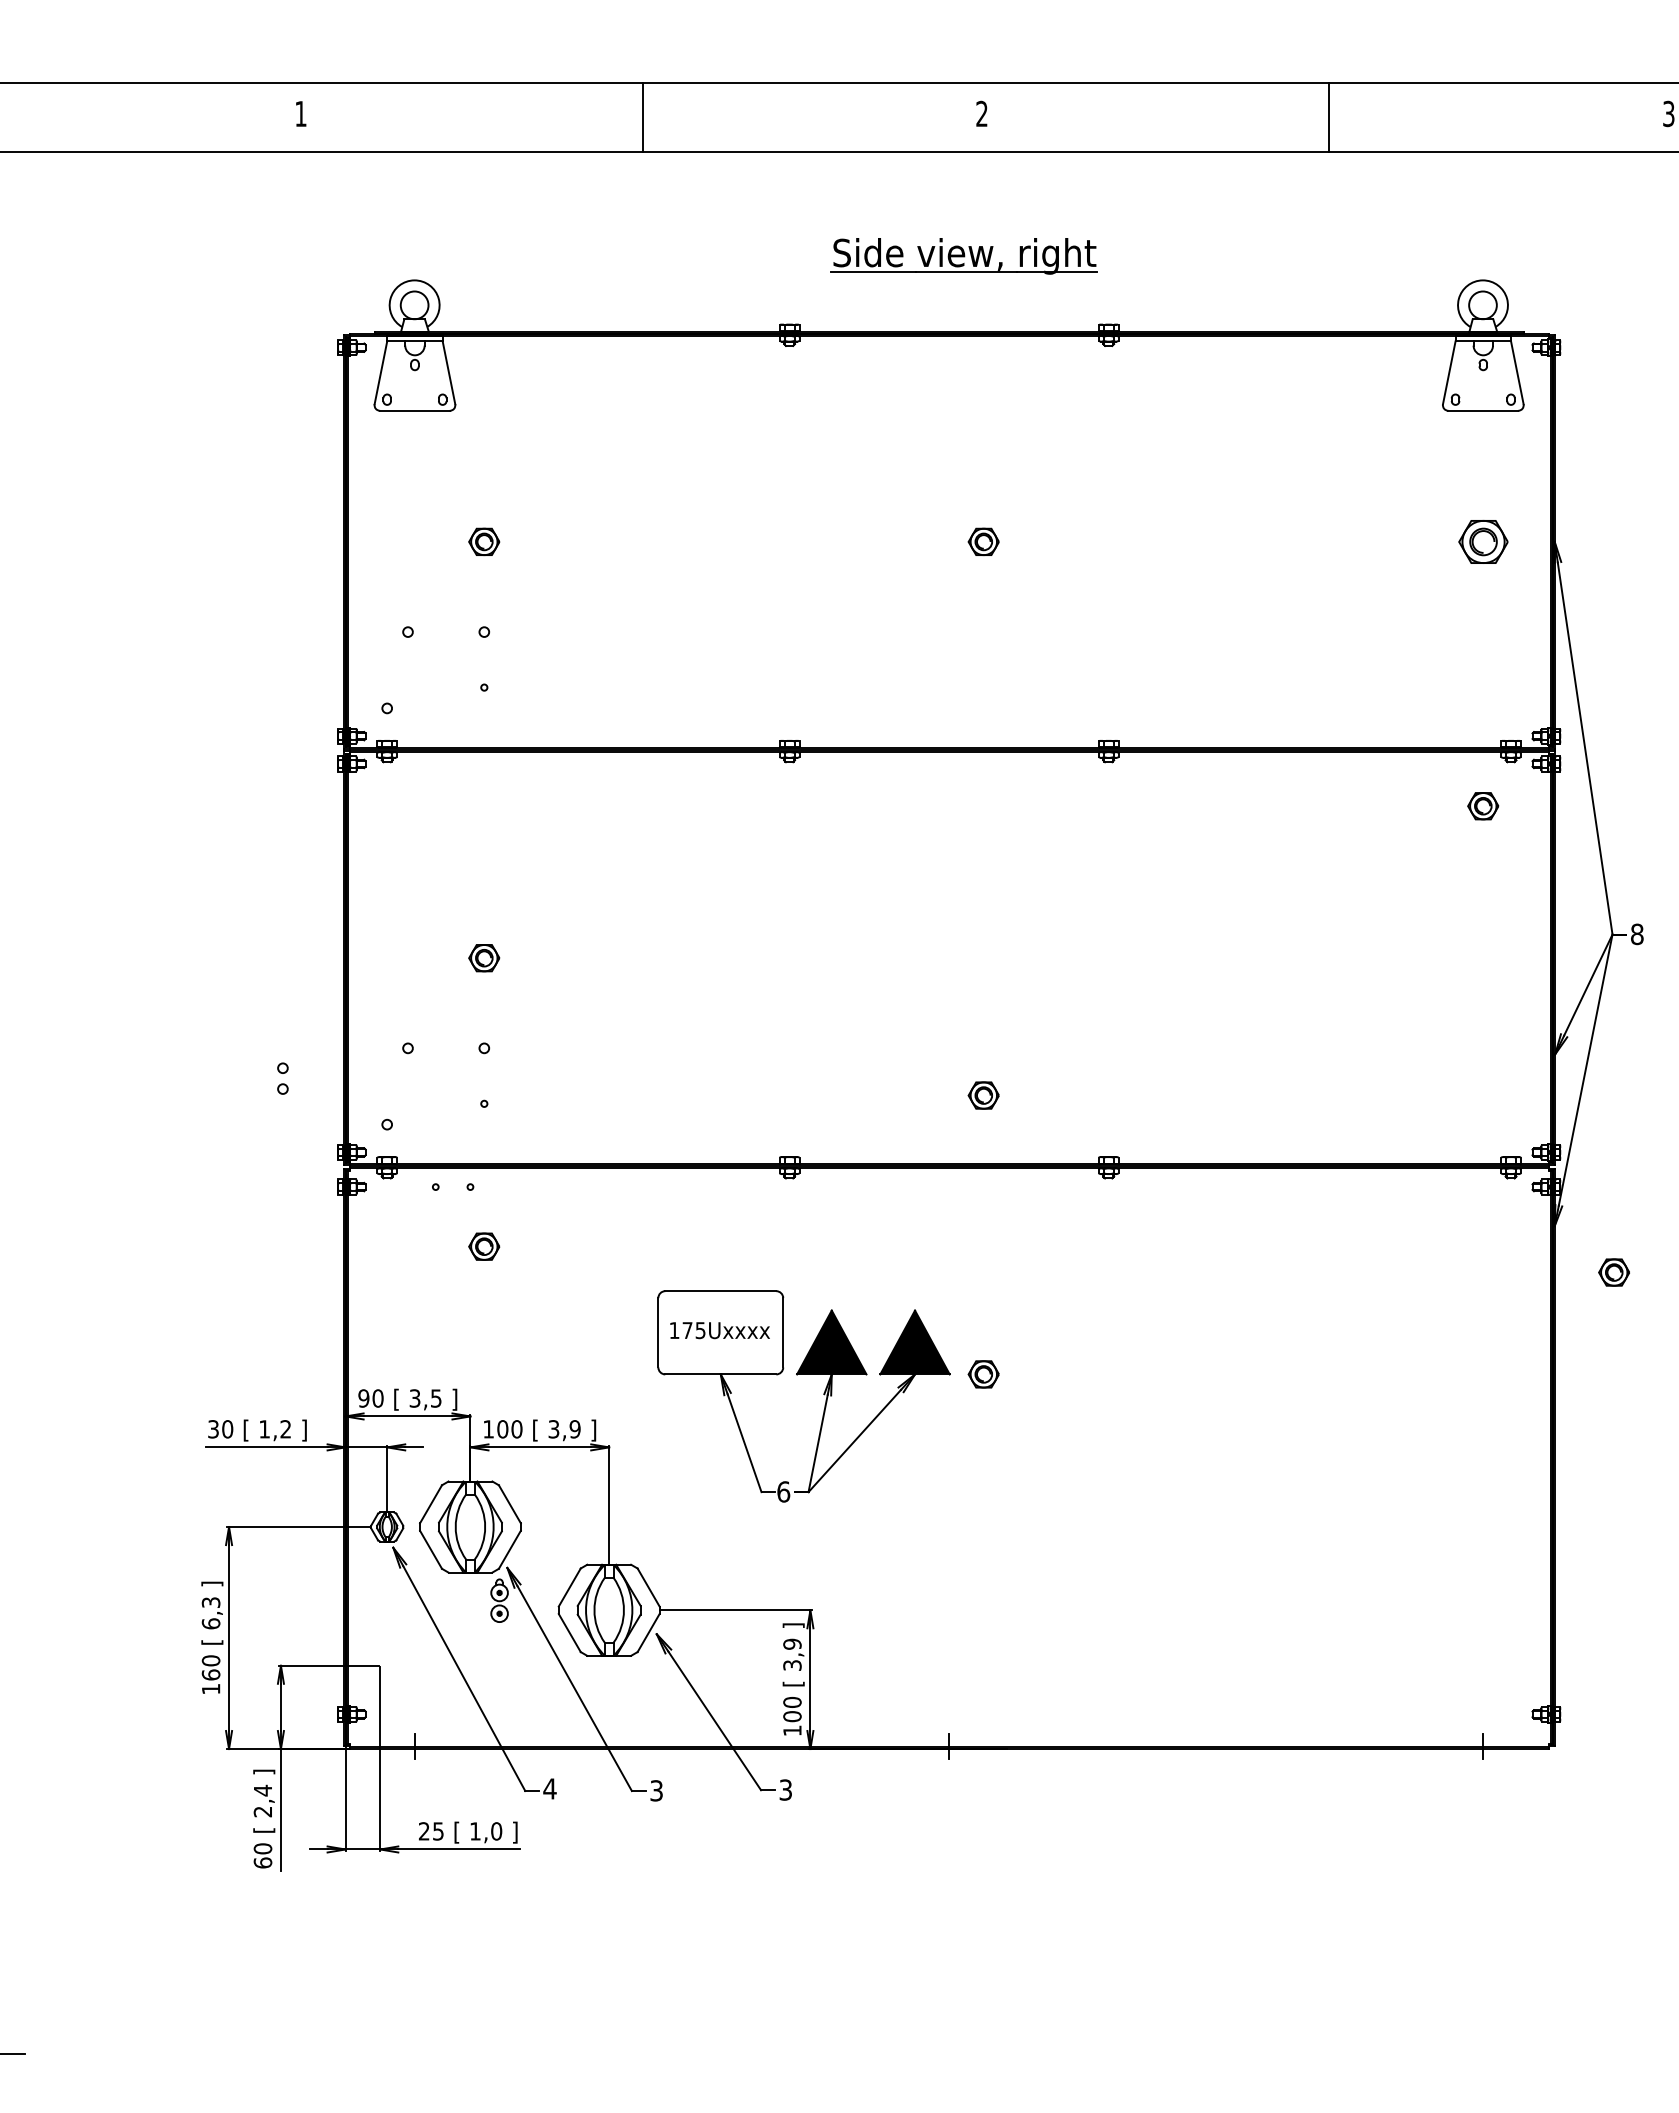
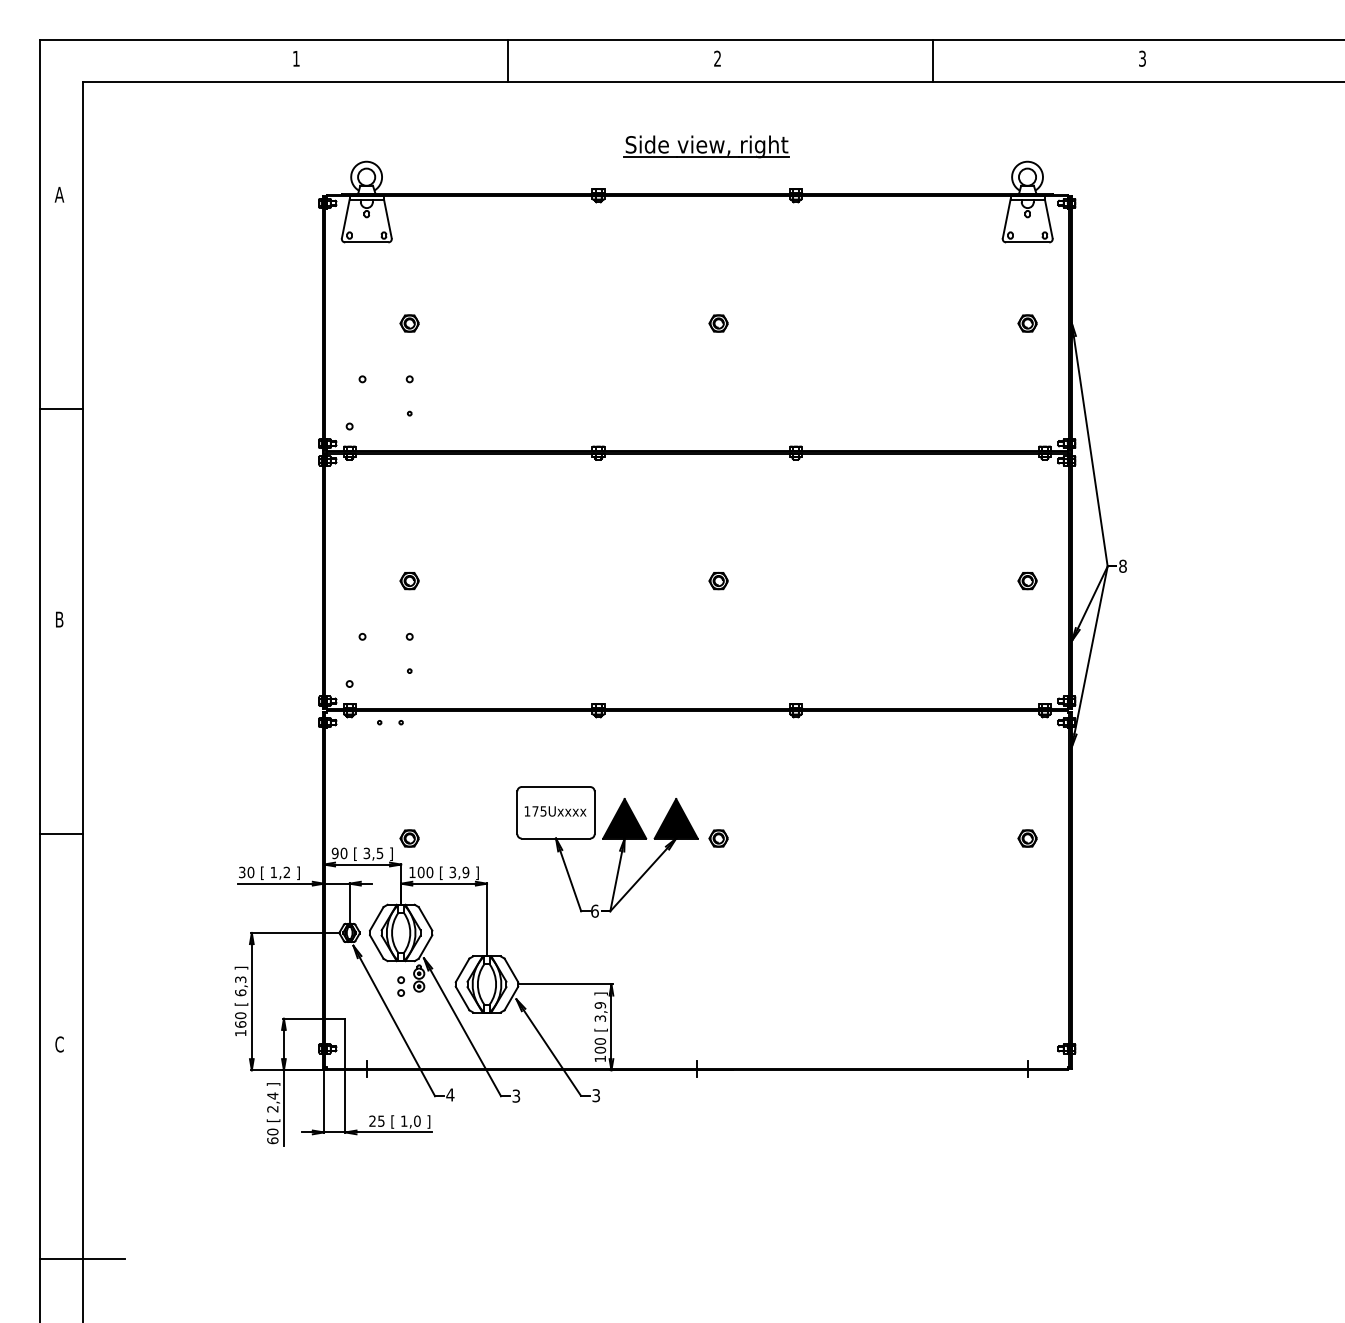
part: (1482, 541) -> (1027, 323), size x0.62
part: (1482, 805) -> (1027, 580), moved
part: (281, 1078) -> (400, 986), moved
part: (983, 1094) -> (718, 580), moved
part: (483, 1246) -> (409, 838), moved
part: (1613, 1272) -> (1027, 838), moved

